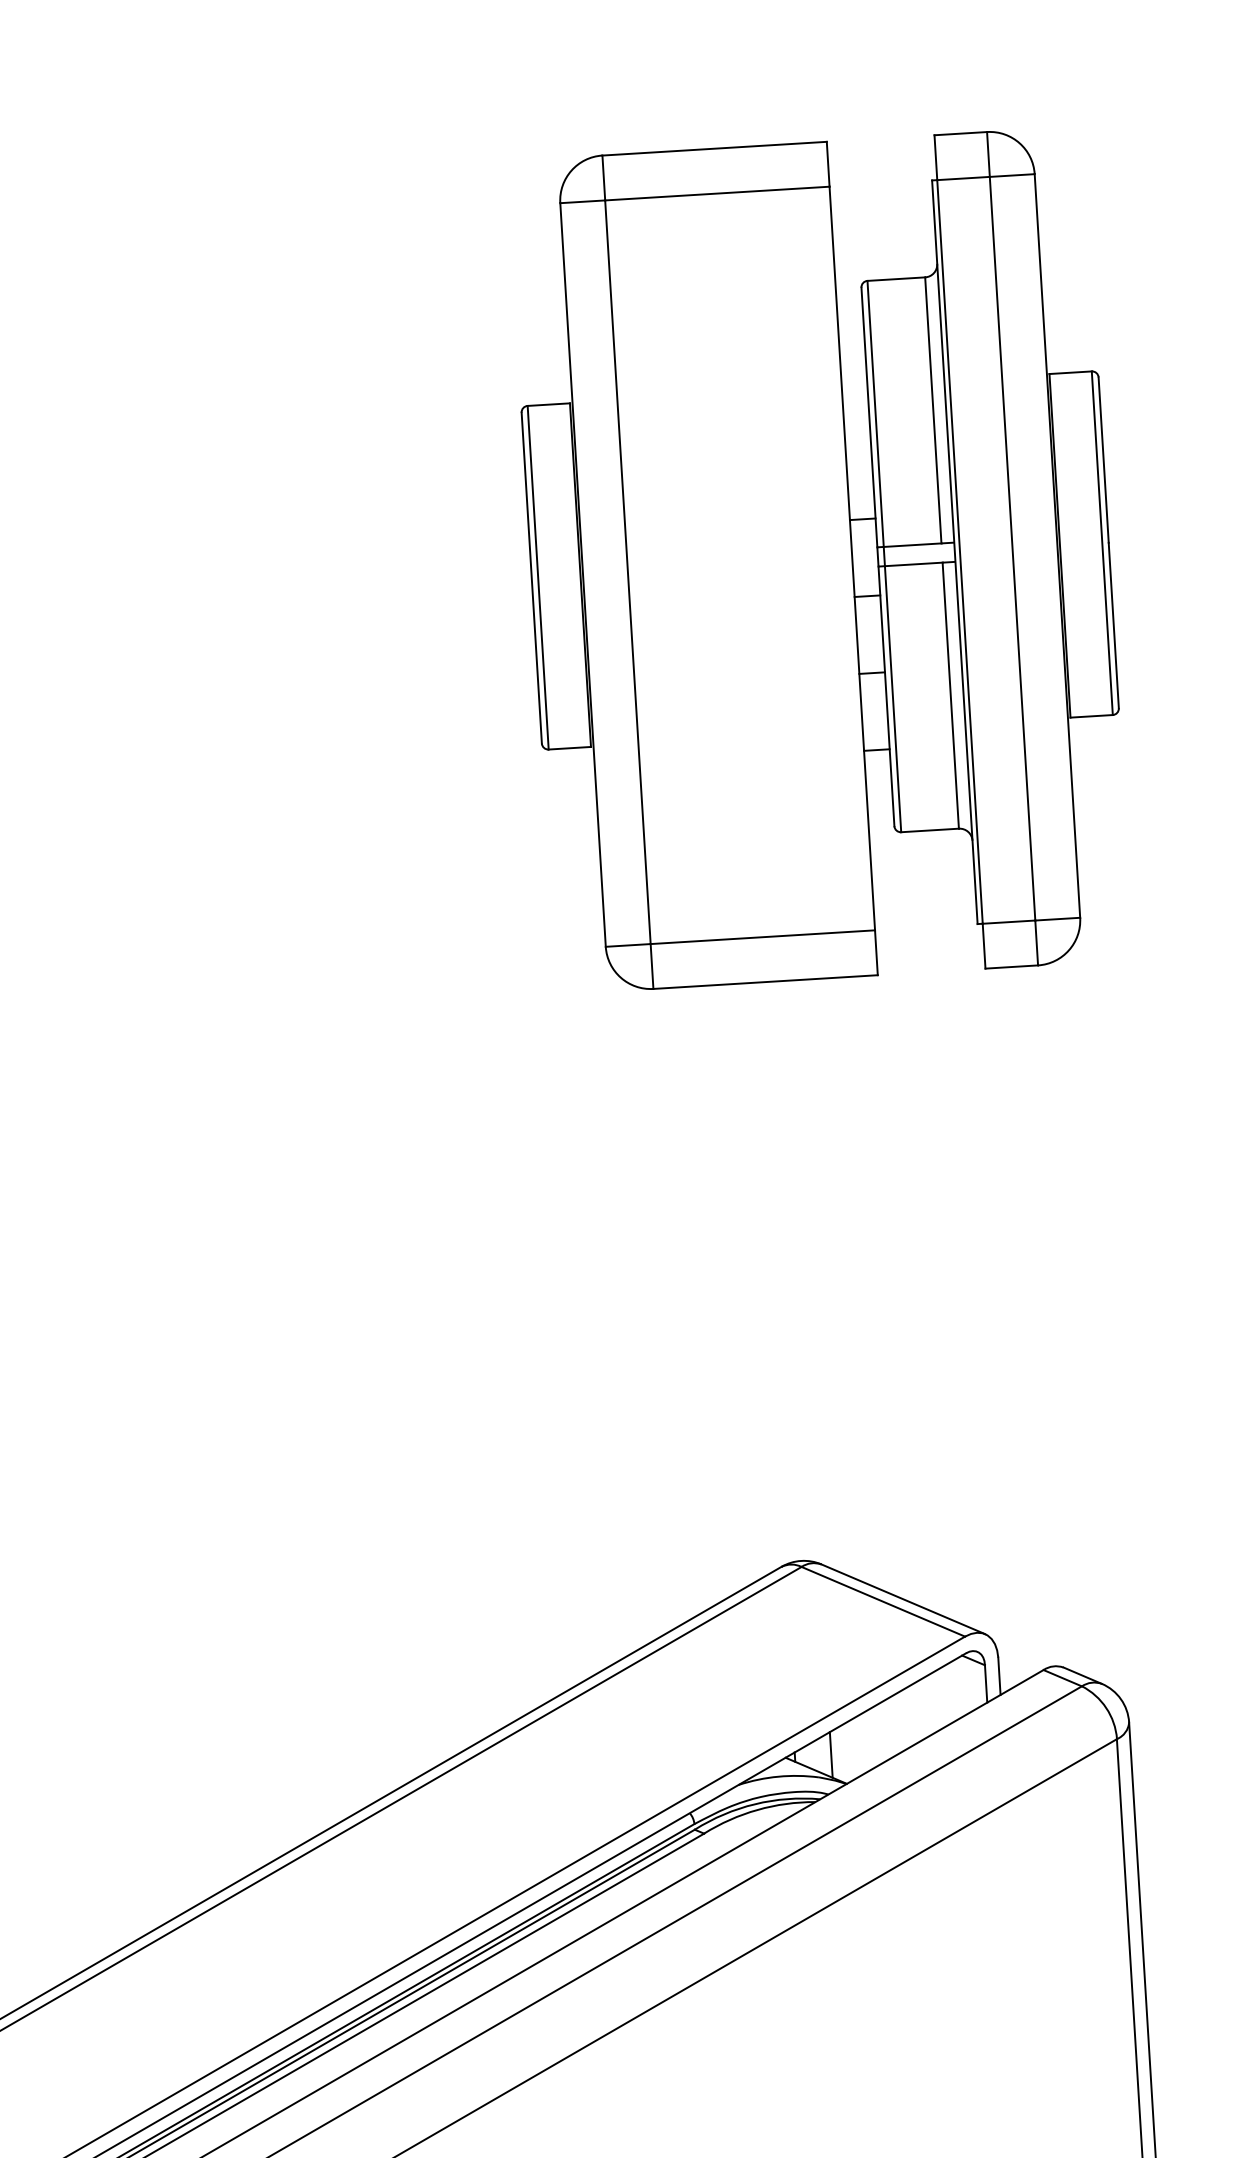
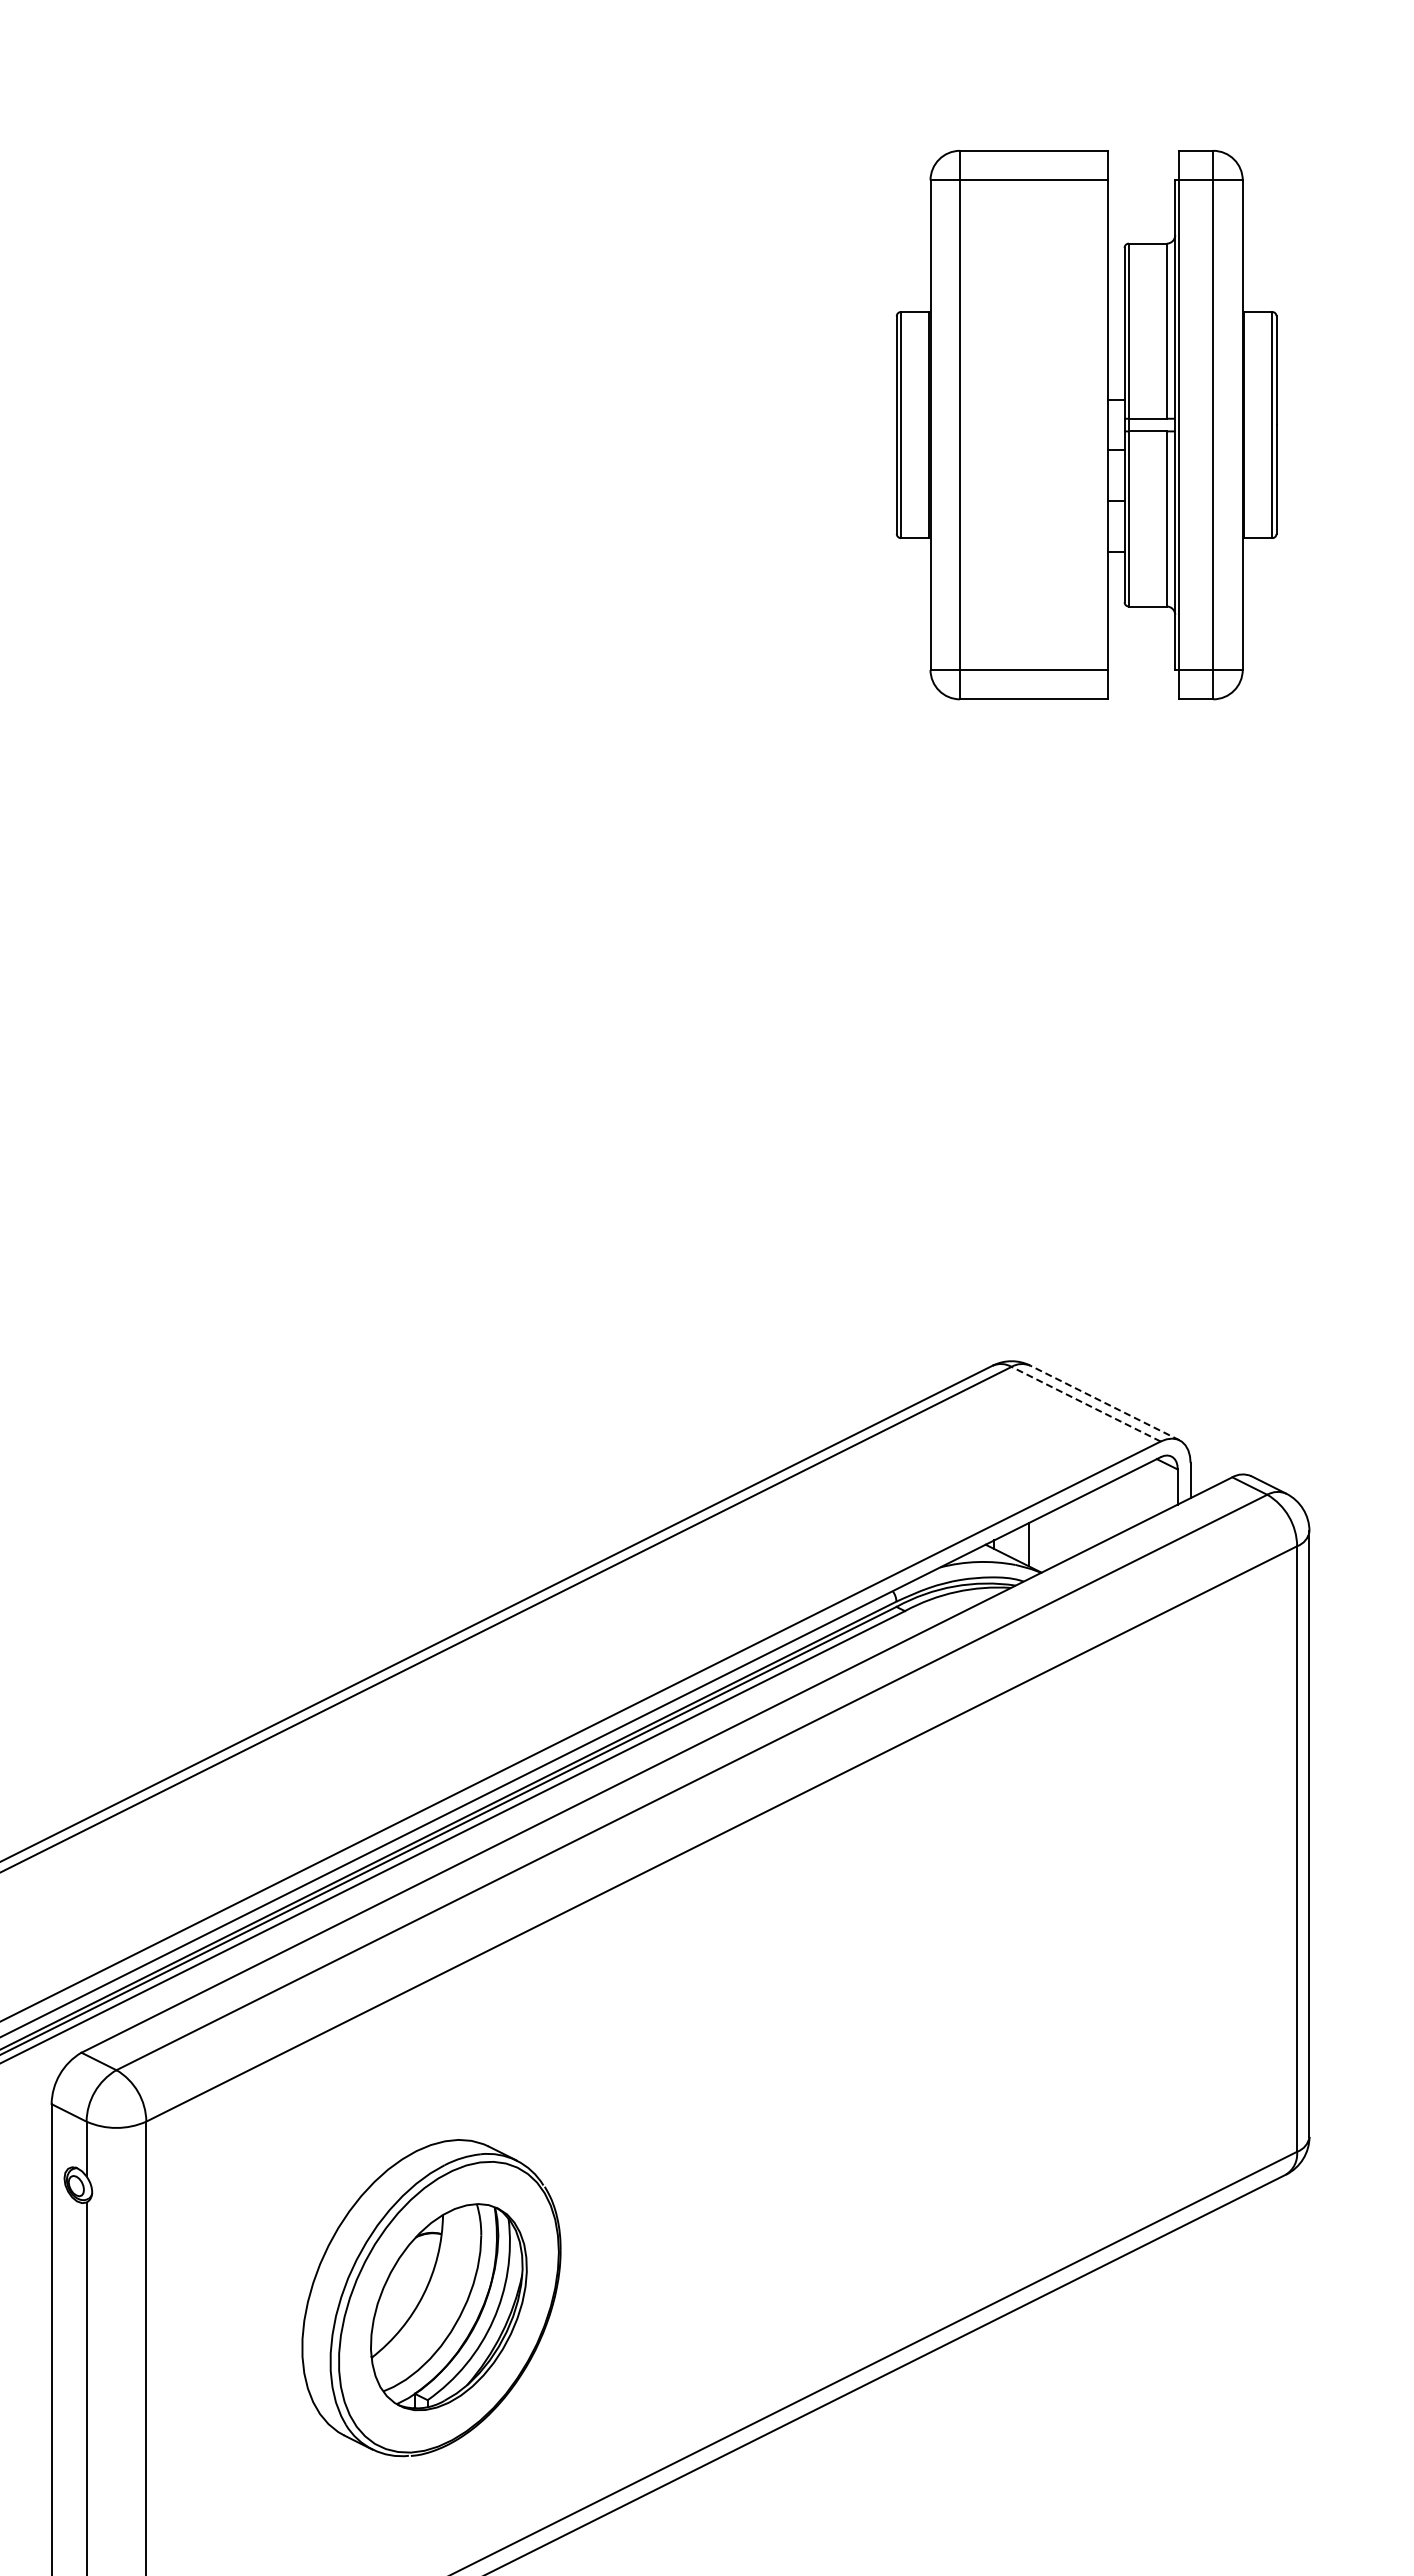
part: (819, 559) -> (1086, 424), size x0.7
line: (902, 1598) -> (1104, 1402), solid -> dashed
line: (882, 1601) -> (1085, 1403), solid -> dashed

